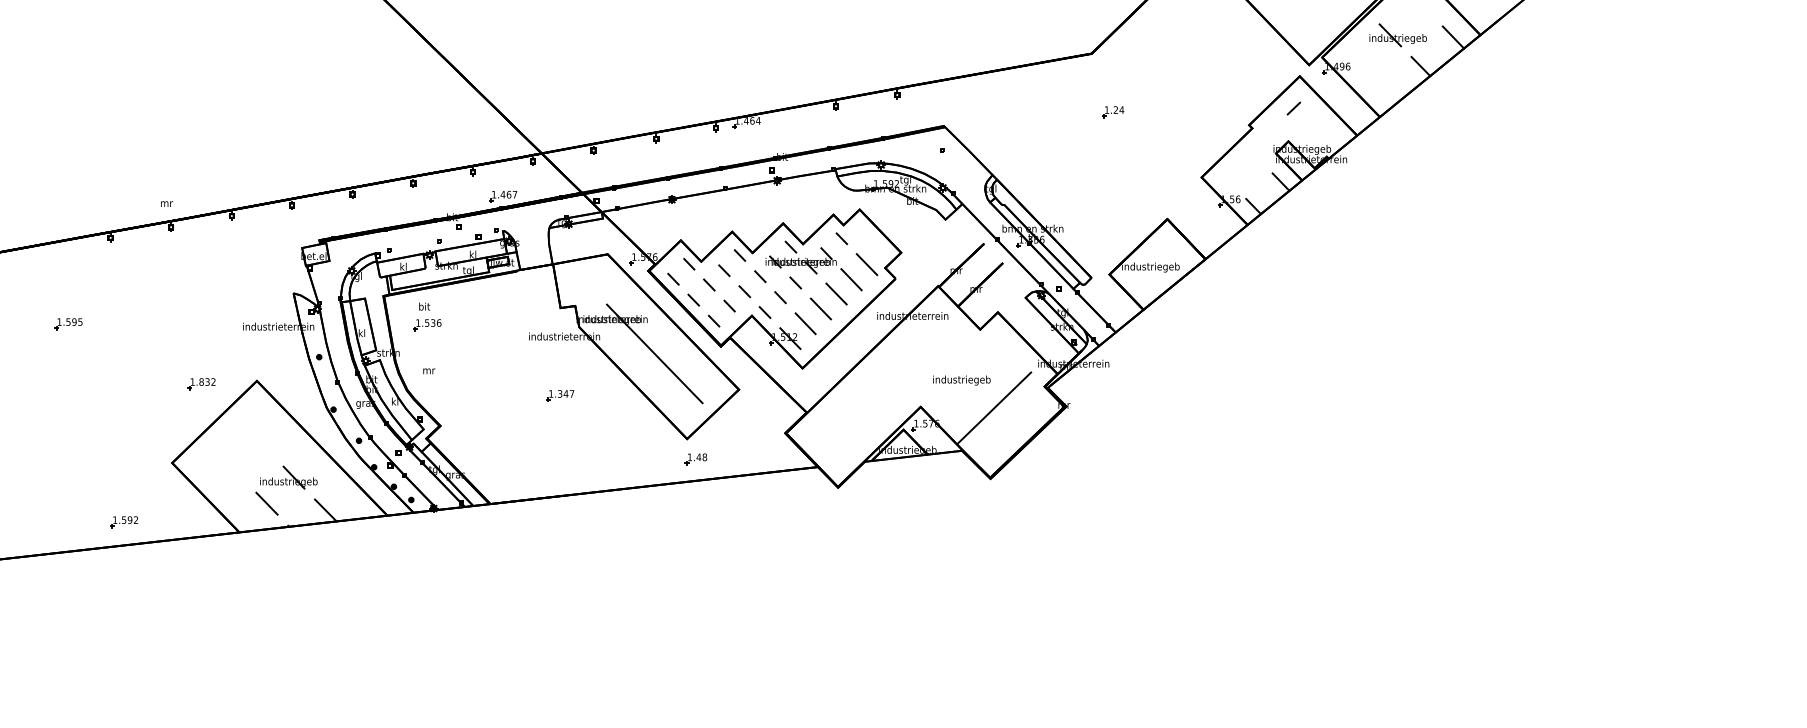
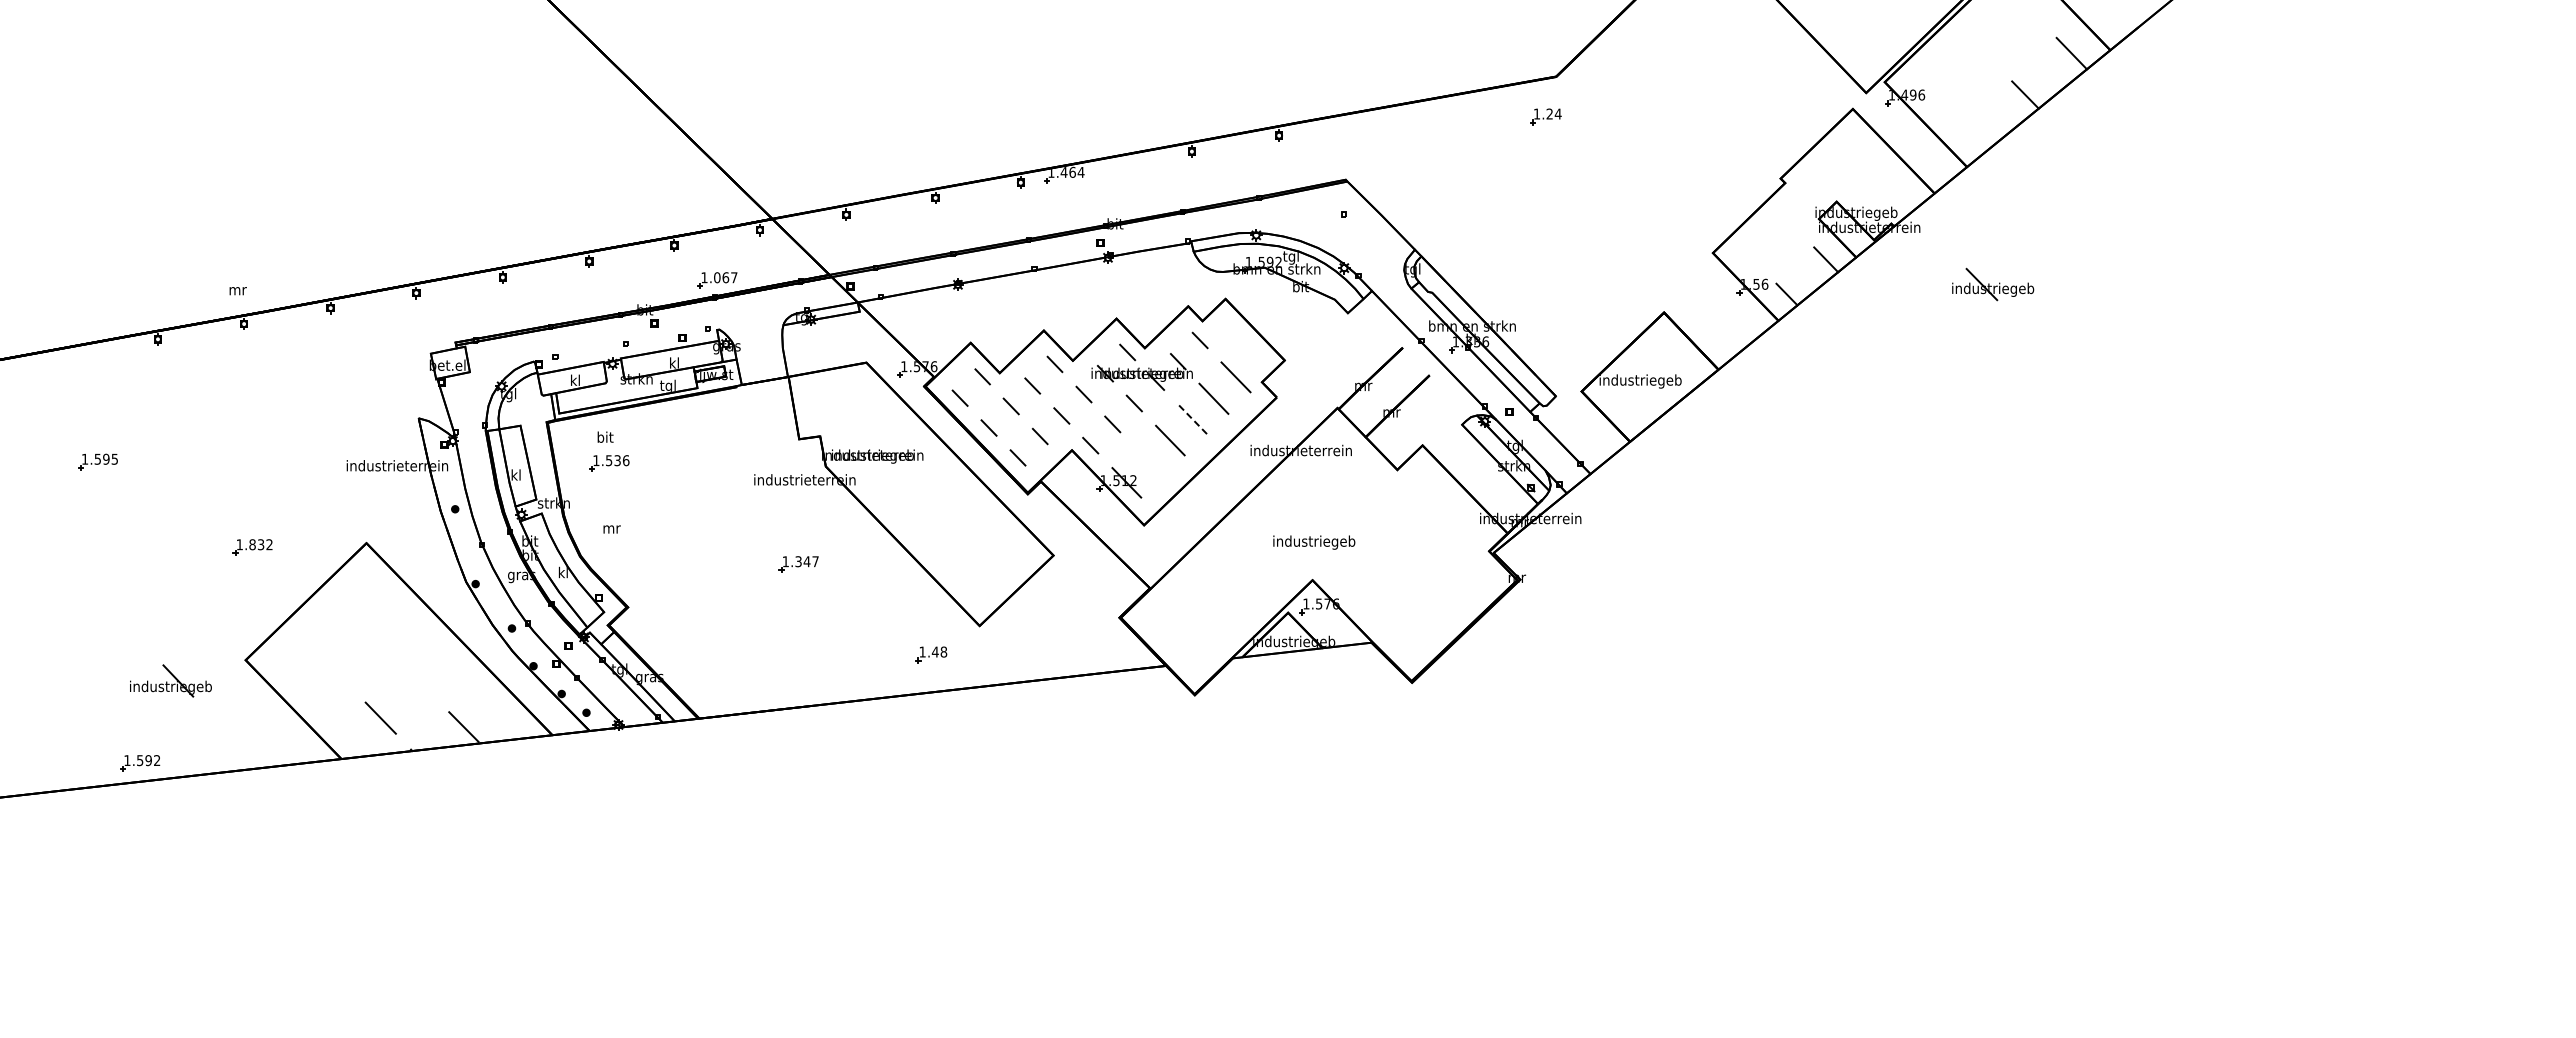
part: (1398, 35) -> (1993, 284), moved
line: (1293, 108) -> (1844, 154), removed
part: (1112, 111) -> (1545, 116), moved
text: (502, 194) -> (716, 277), 1.467 -> 1.067
line: (836, 294) -> (1192, 419), solid -> dashed
line: (805, 323) -> (1148, 461), removed
line: (654, 353) -> (933, 504), removed
text: (962, 380) -> (1314, 542), moved
part: (201, 383) -> (252, 547), moved
line: (994, 407) -> (1417, 581), removed
part: (696, 459) -> (931, 654), moved
part: (288, 477) -> (170, 680), moved
part: (124, 522) -> (140, 763), moved

